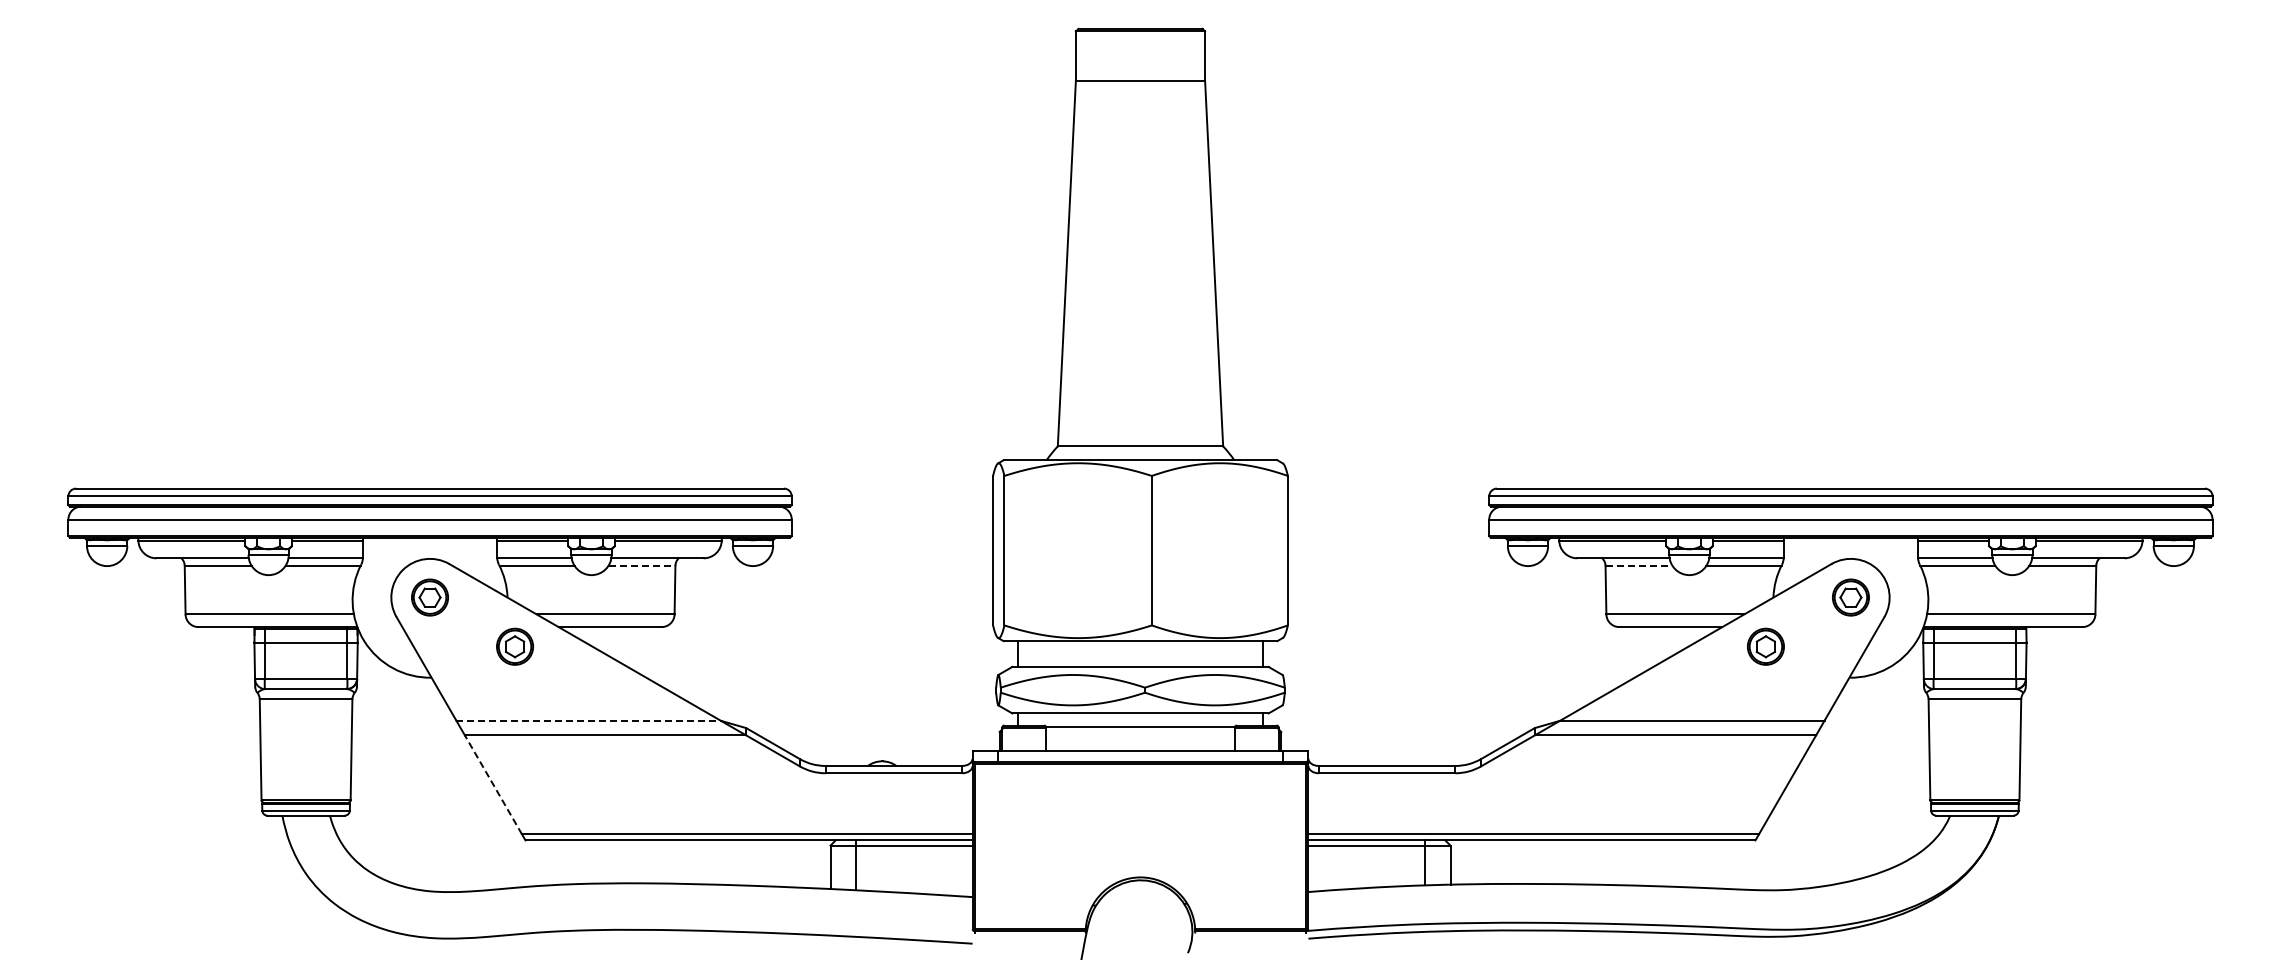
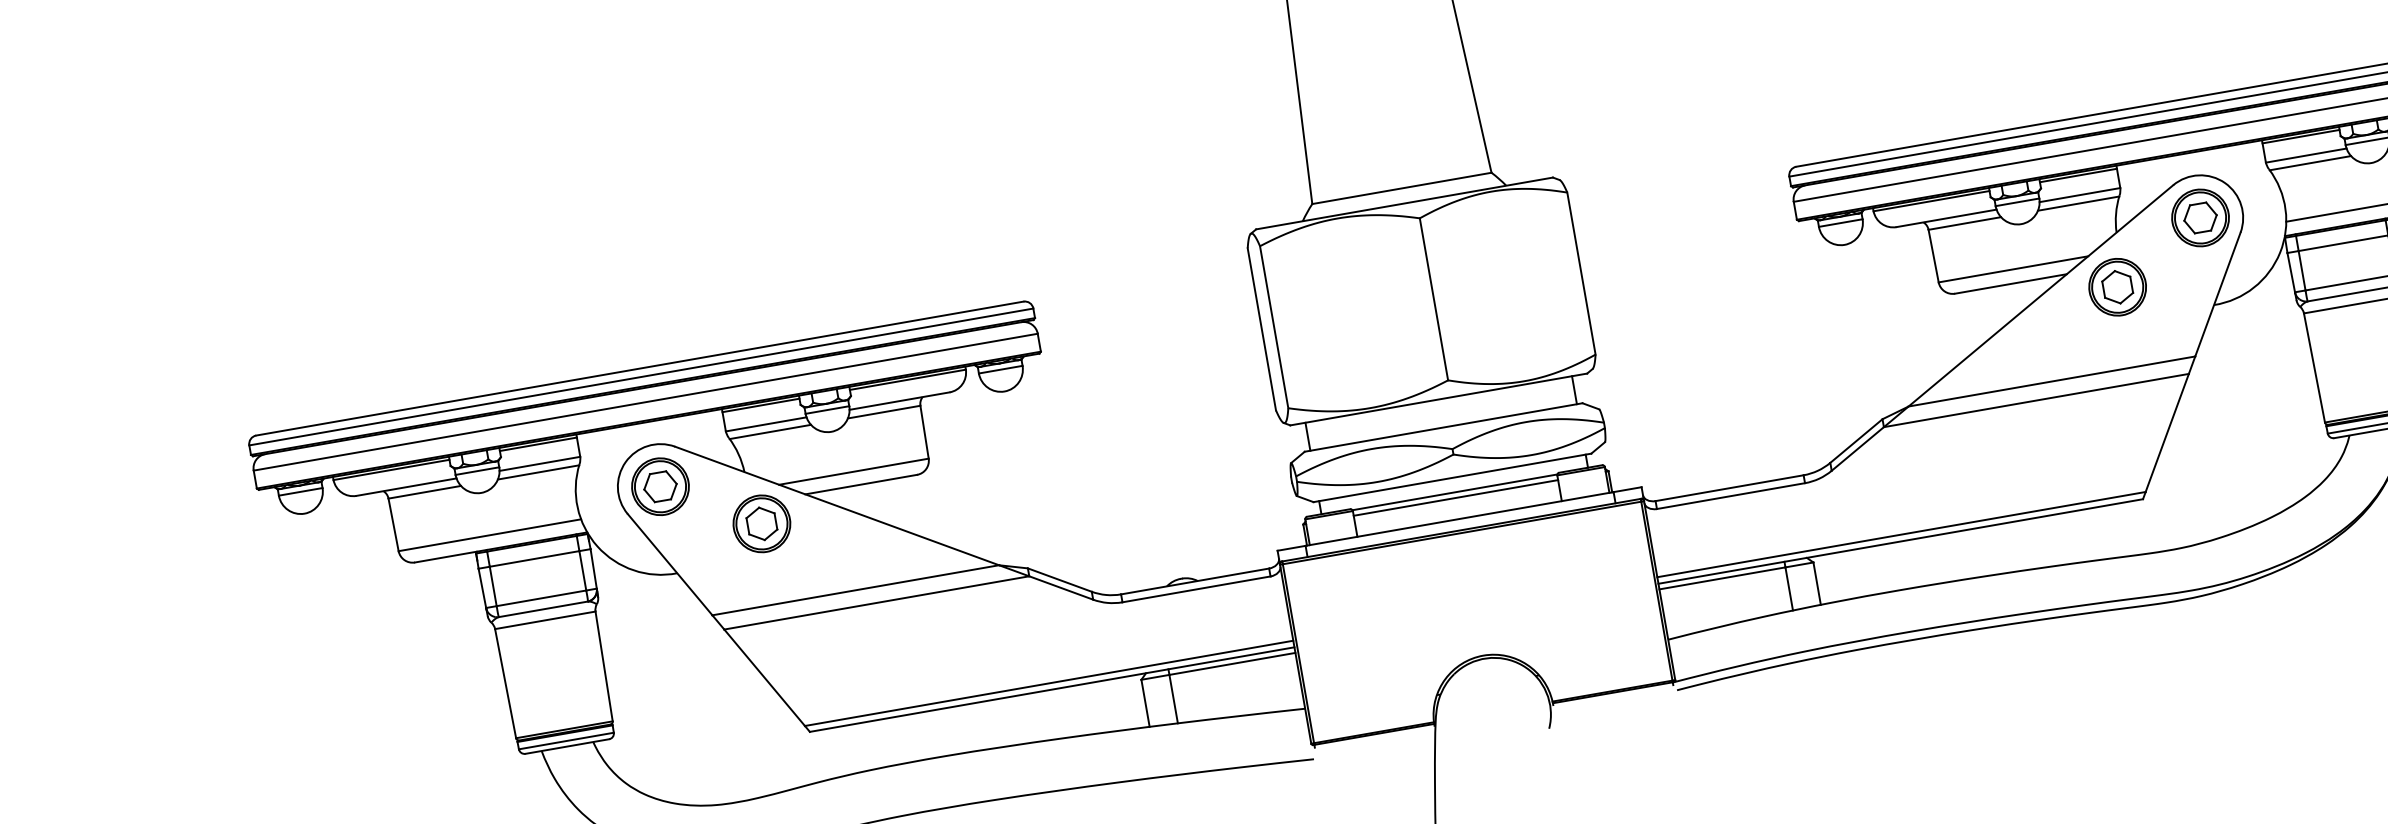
line: (642, 565) -> (884, 411), dashed -> solid
line: (1639, 565) -> (1965, 223), dashed -> solid
part: (429, 597) -> (659, 486), size x1.43
part: (1850, 597) -> (2200, 217), size x1.43
part: (514, 646) -> (761, 523), size x1.43
part: (1765, 646) -> (2117, 287), size x1.43
line: (589, 720) -> (856, 589), dashed -> solid
line: (1140, 731) -> (1455, 497), added
line: (493, 784) -> (764, 677), dashed -> solid

